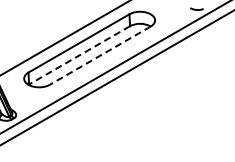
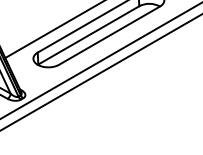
line: (79, 55) -> (88, 35), dashed -> solid
line: (99, 55) -> (108, 35), dashed -> solid

